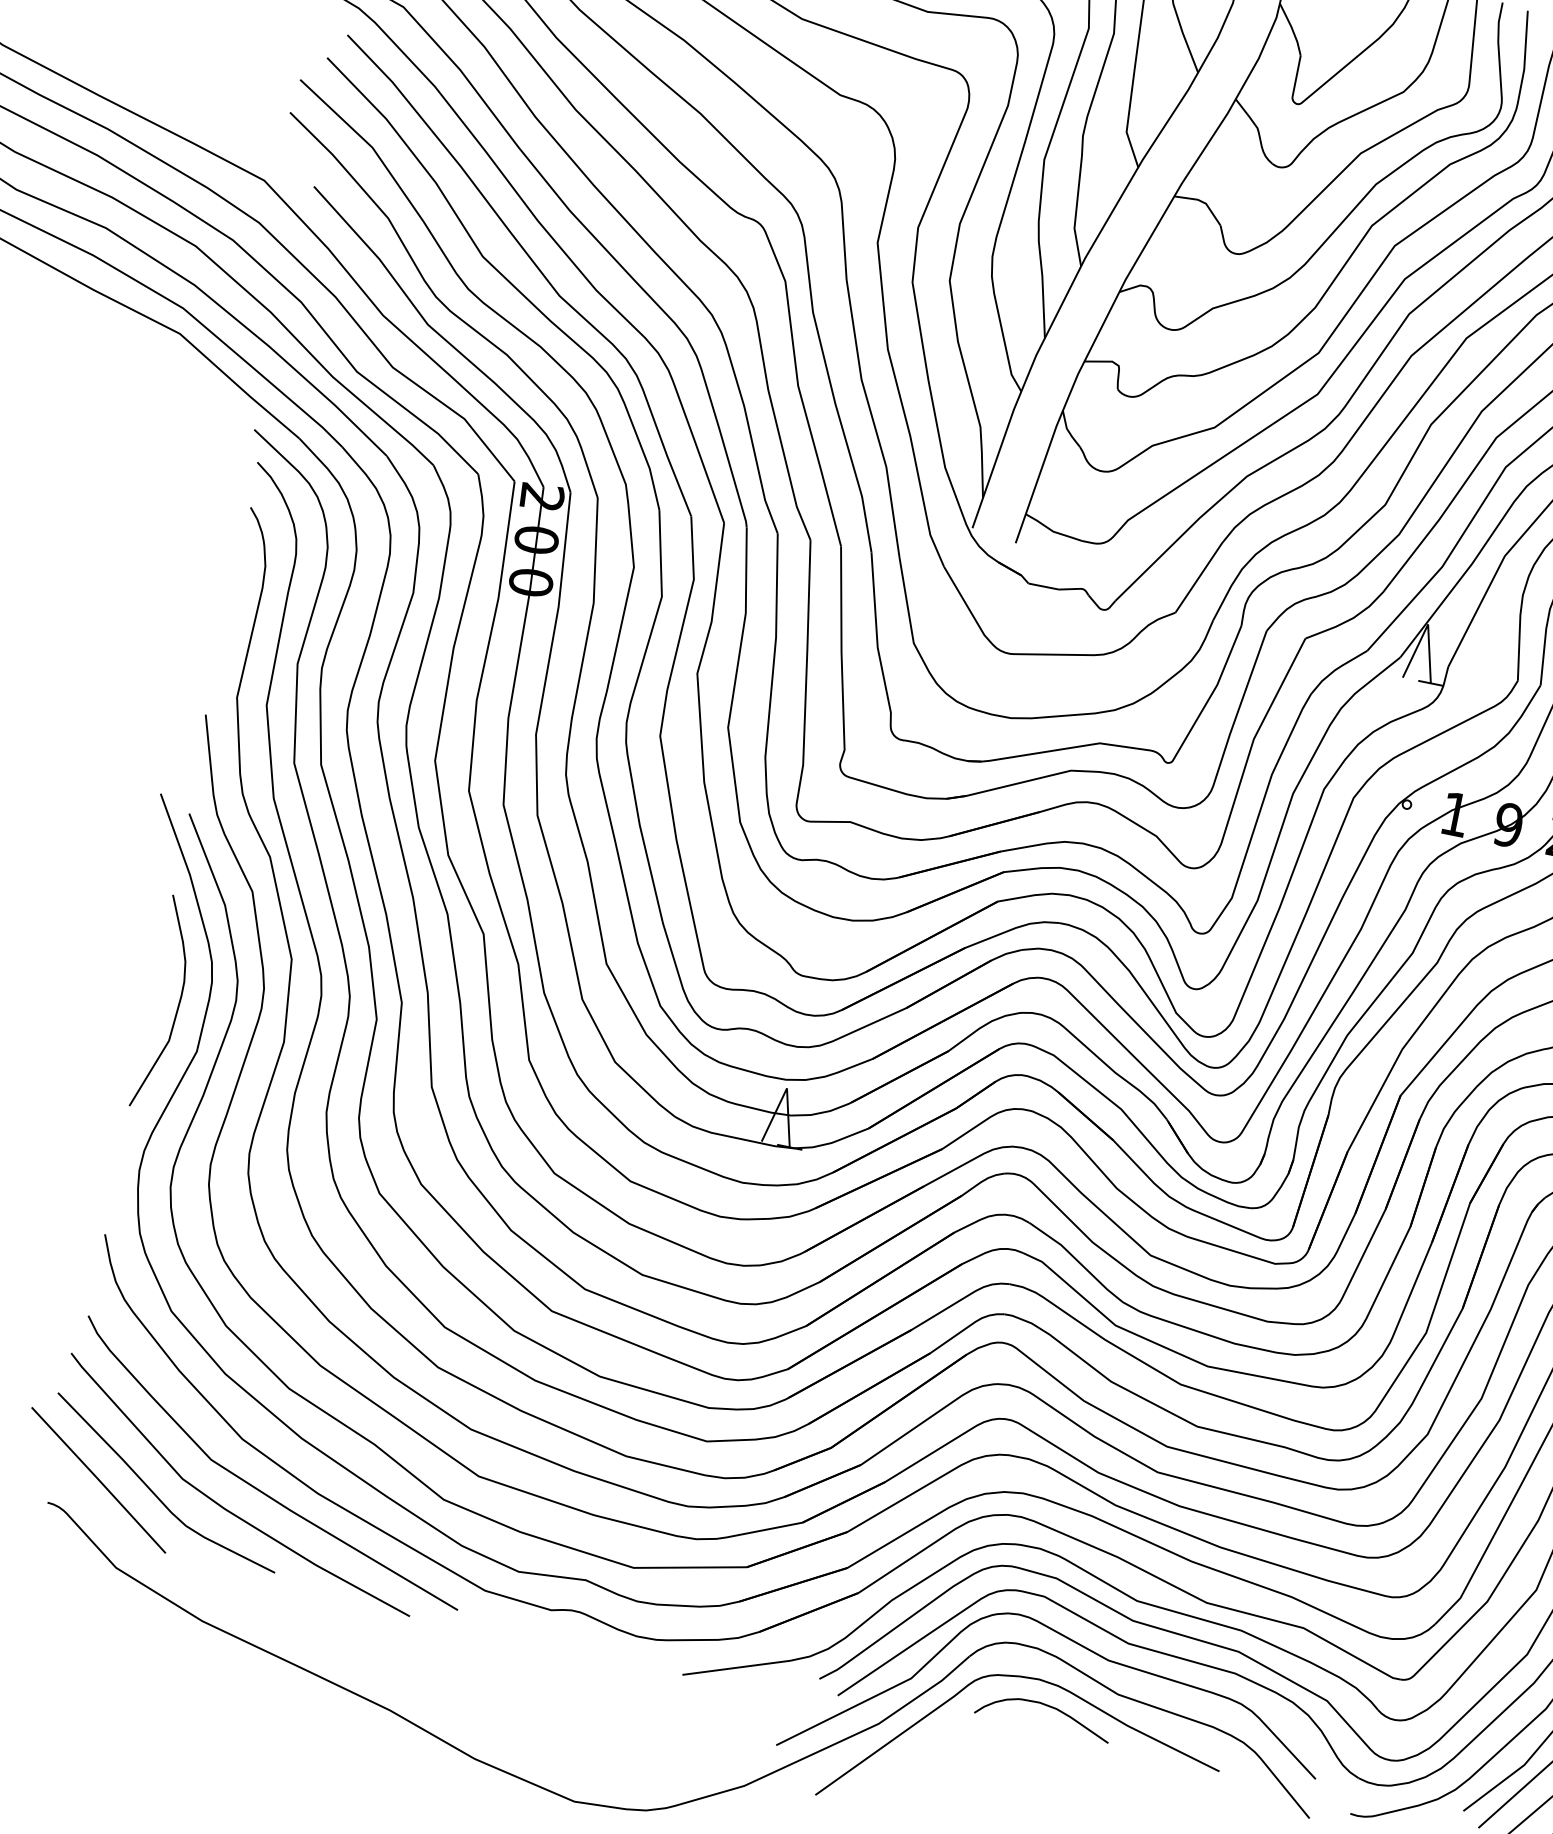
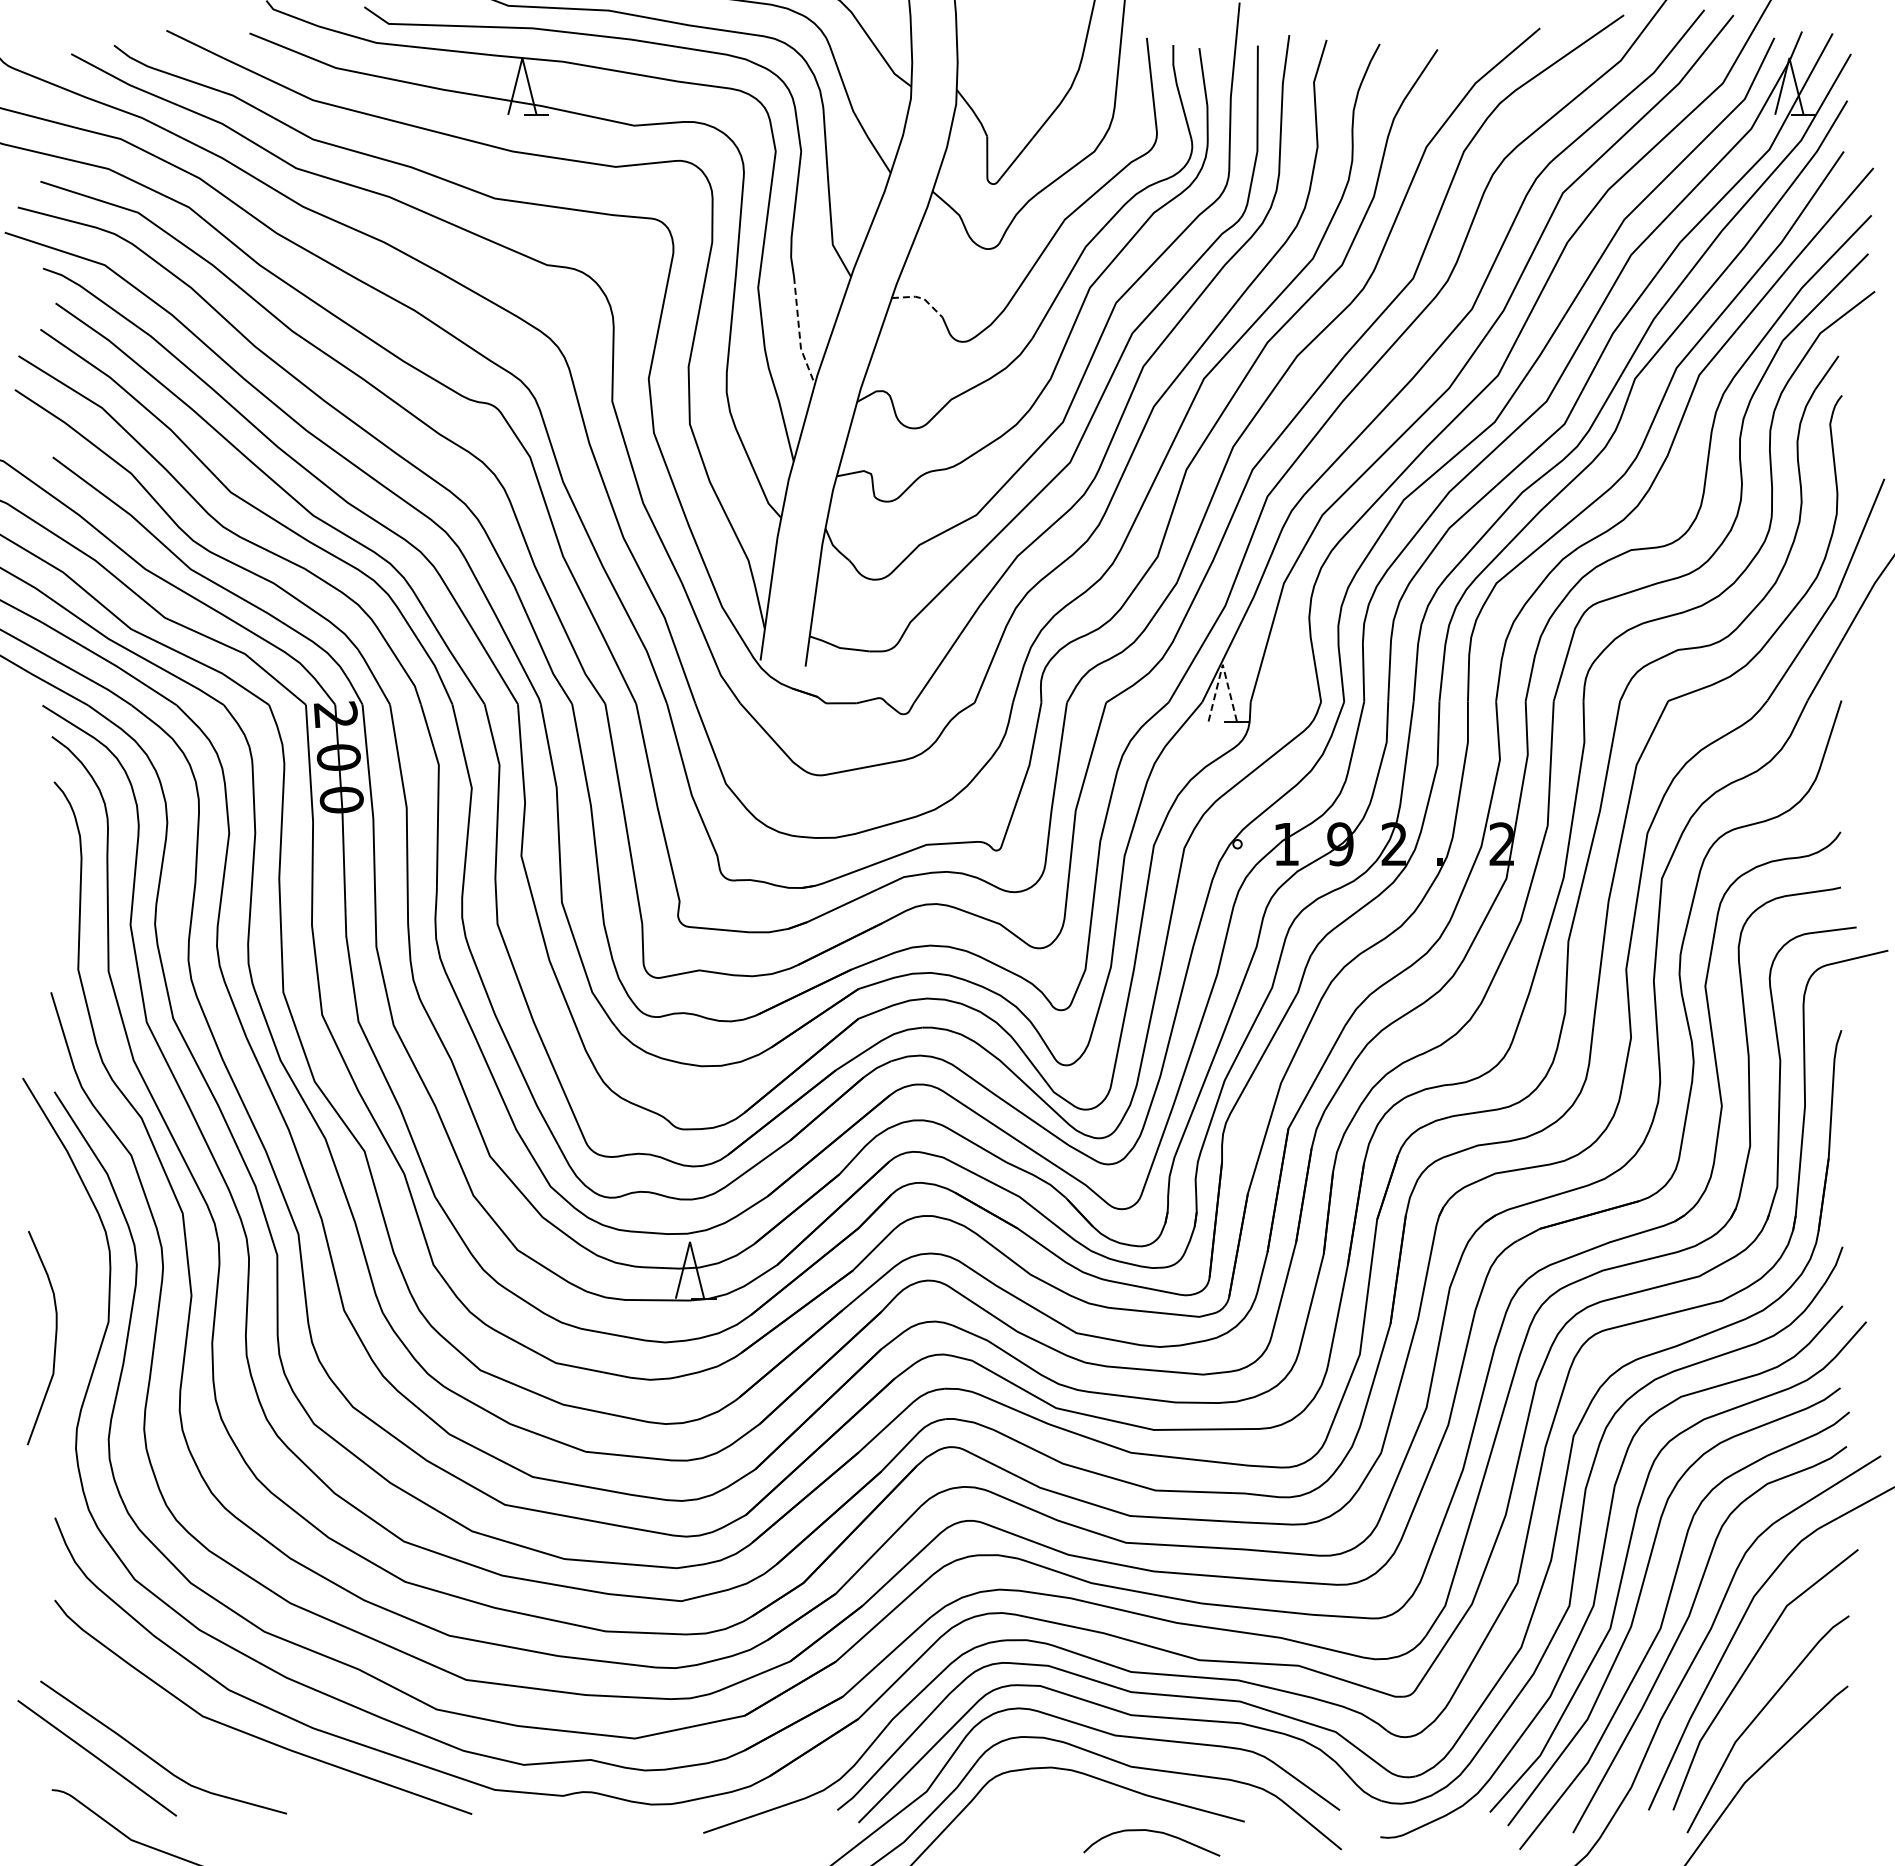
line: (1203, 202) -> (921, 298), solid -> dashed
line: (1076, 213) -> (799, 333), solid -> dashed
line: (1427, 624) -> (1222, 664), solid -> dashed
curve: (176, 1008) -> (54, 1340), moved
curve: (225, 1508) -> (226, 1760), removed
curve: (1046, 1706) -> (1152, 1832), moved

